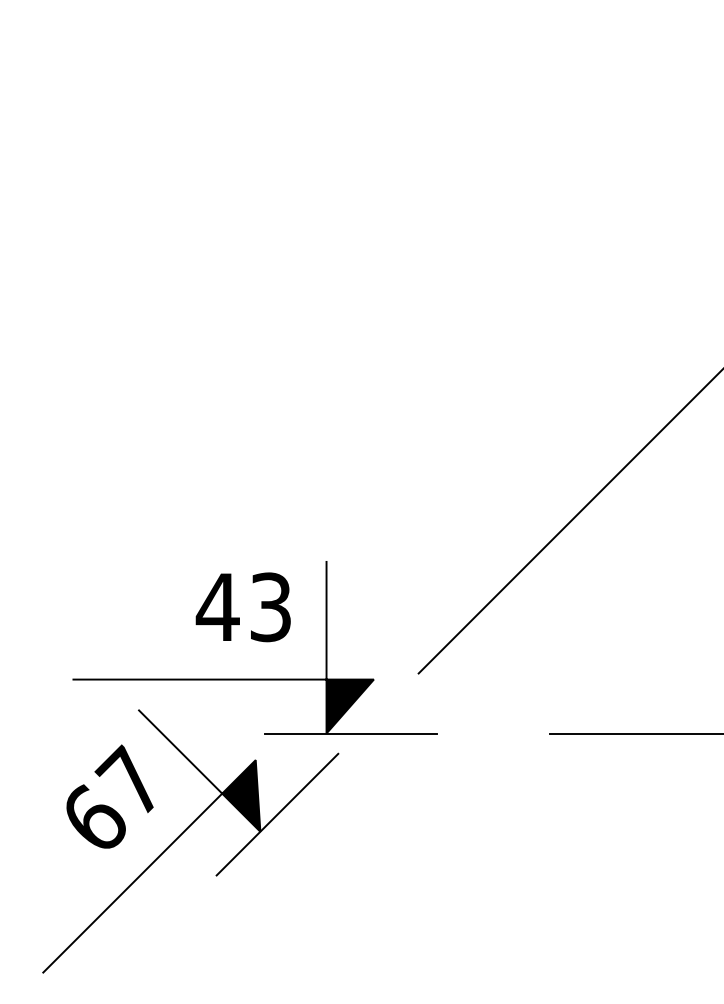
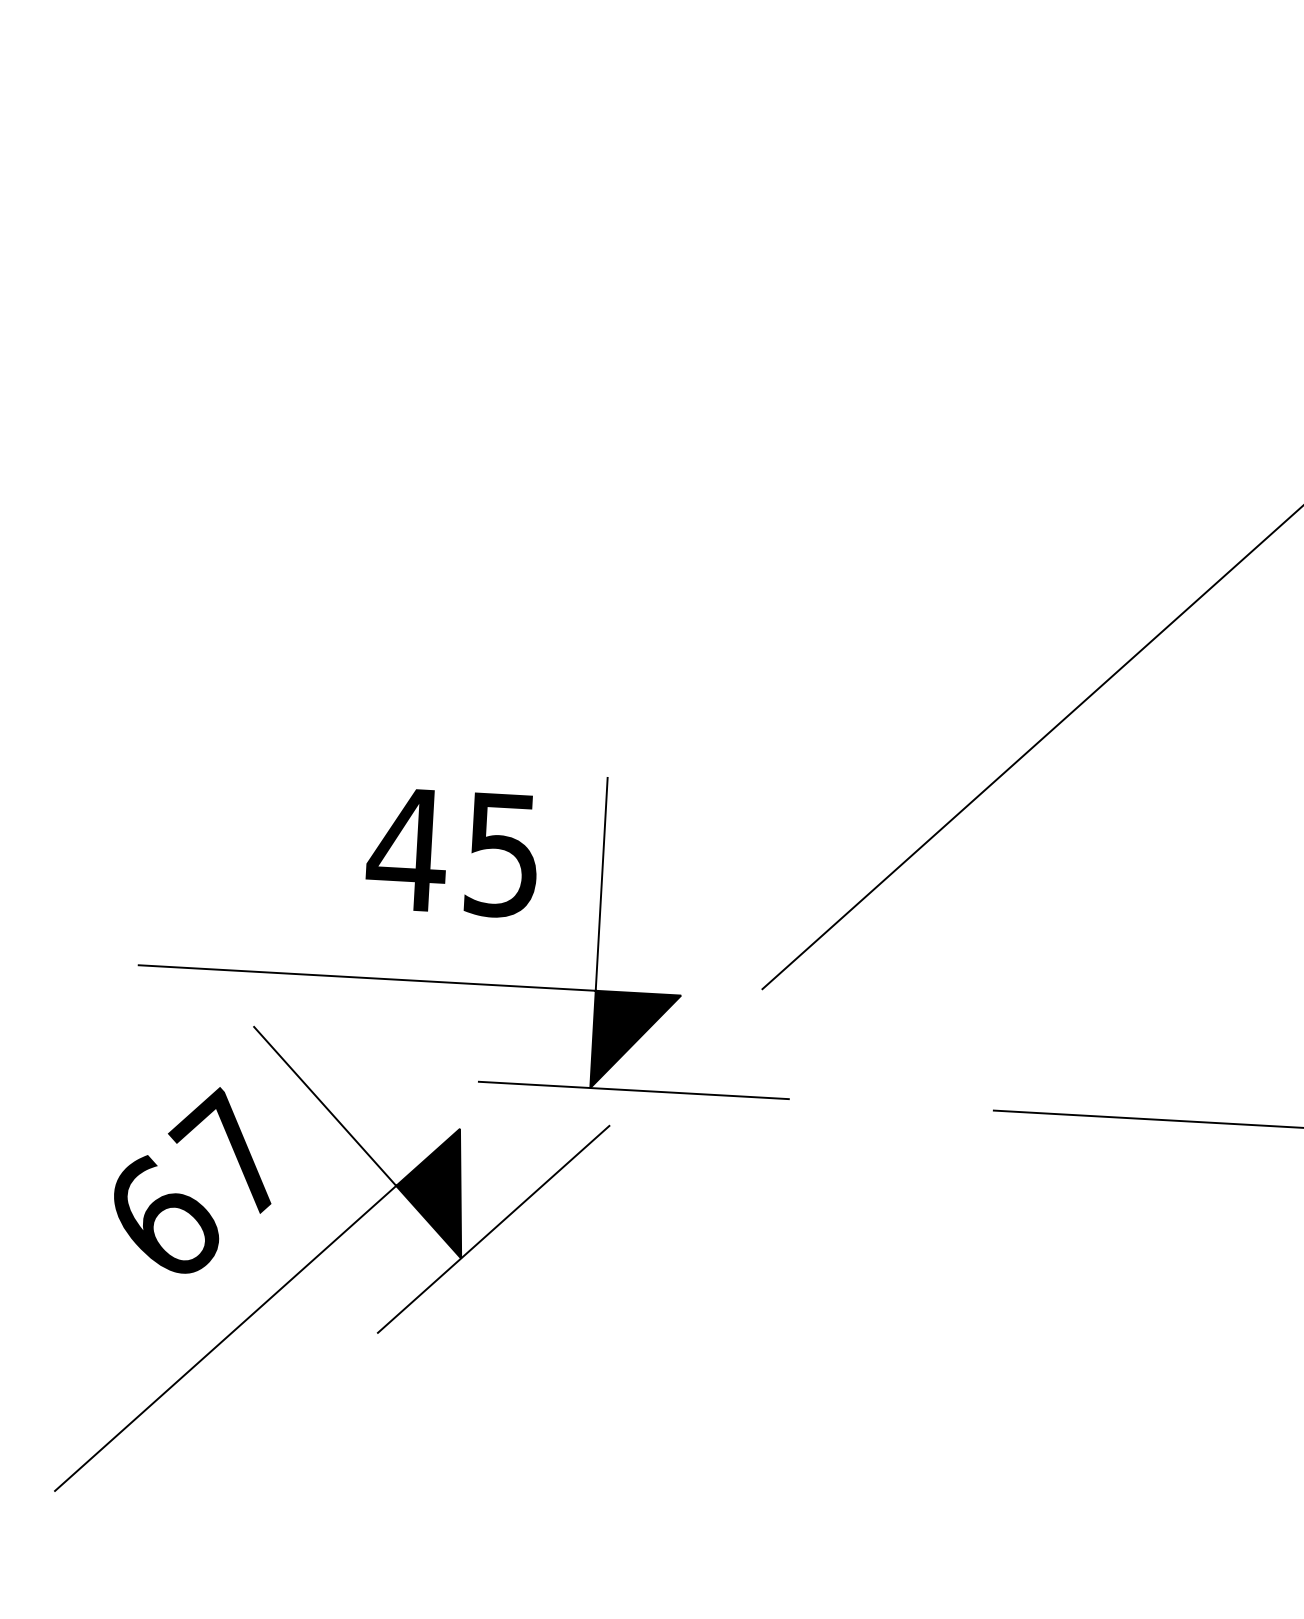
text: (270, 606) -> (502, 853), 43 -> 45

